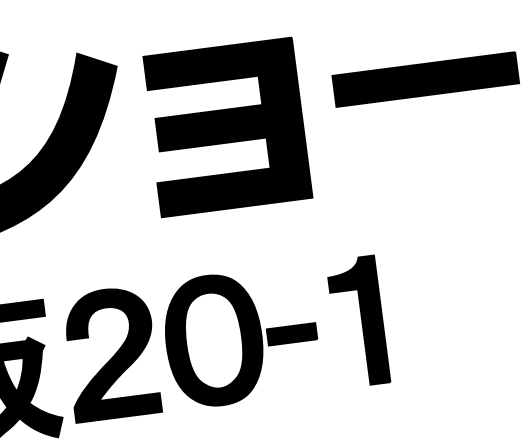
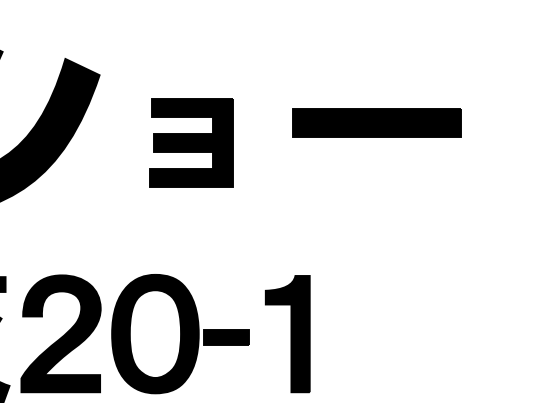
part: (226, 127) -> (191, 143), size x0.6

